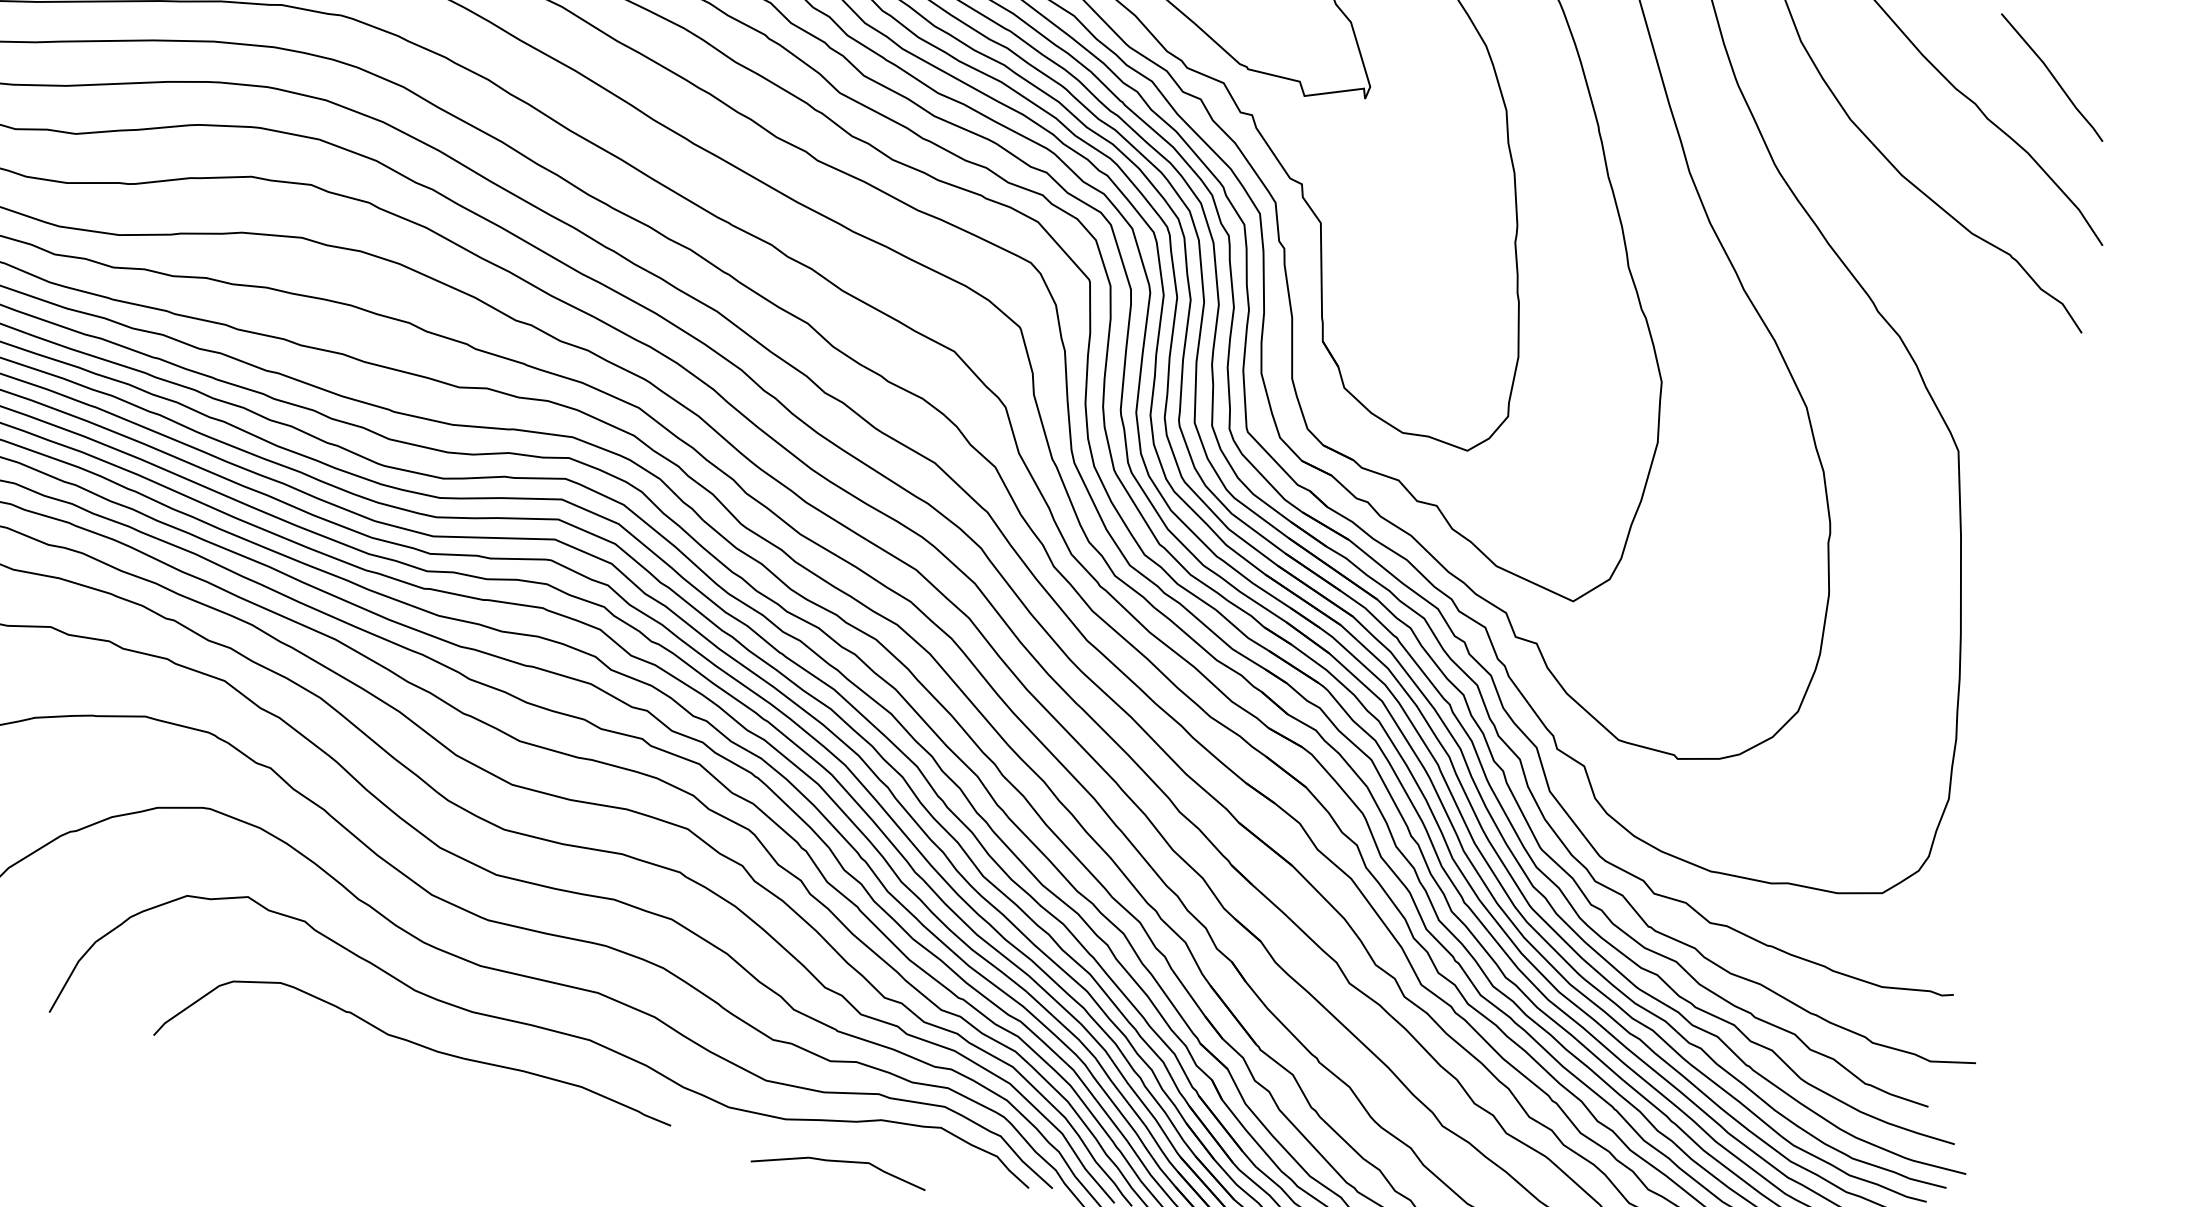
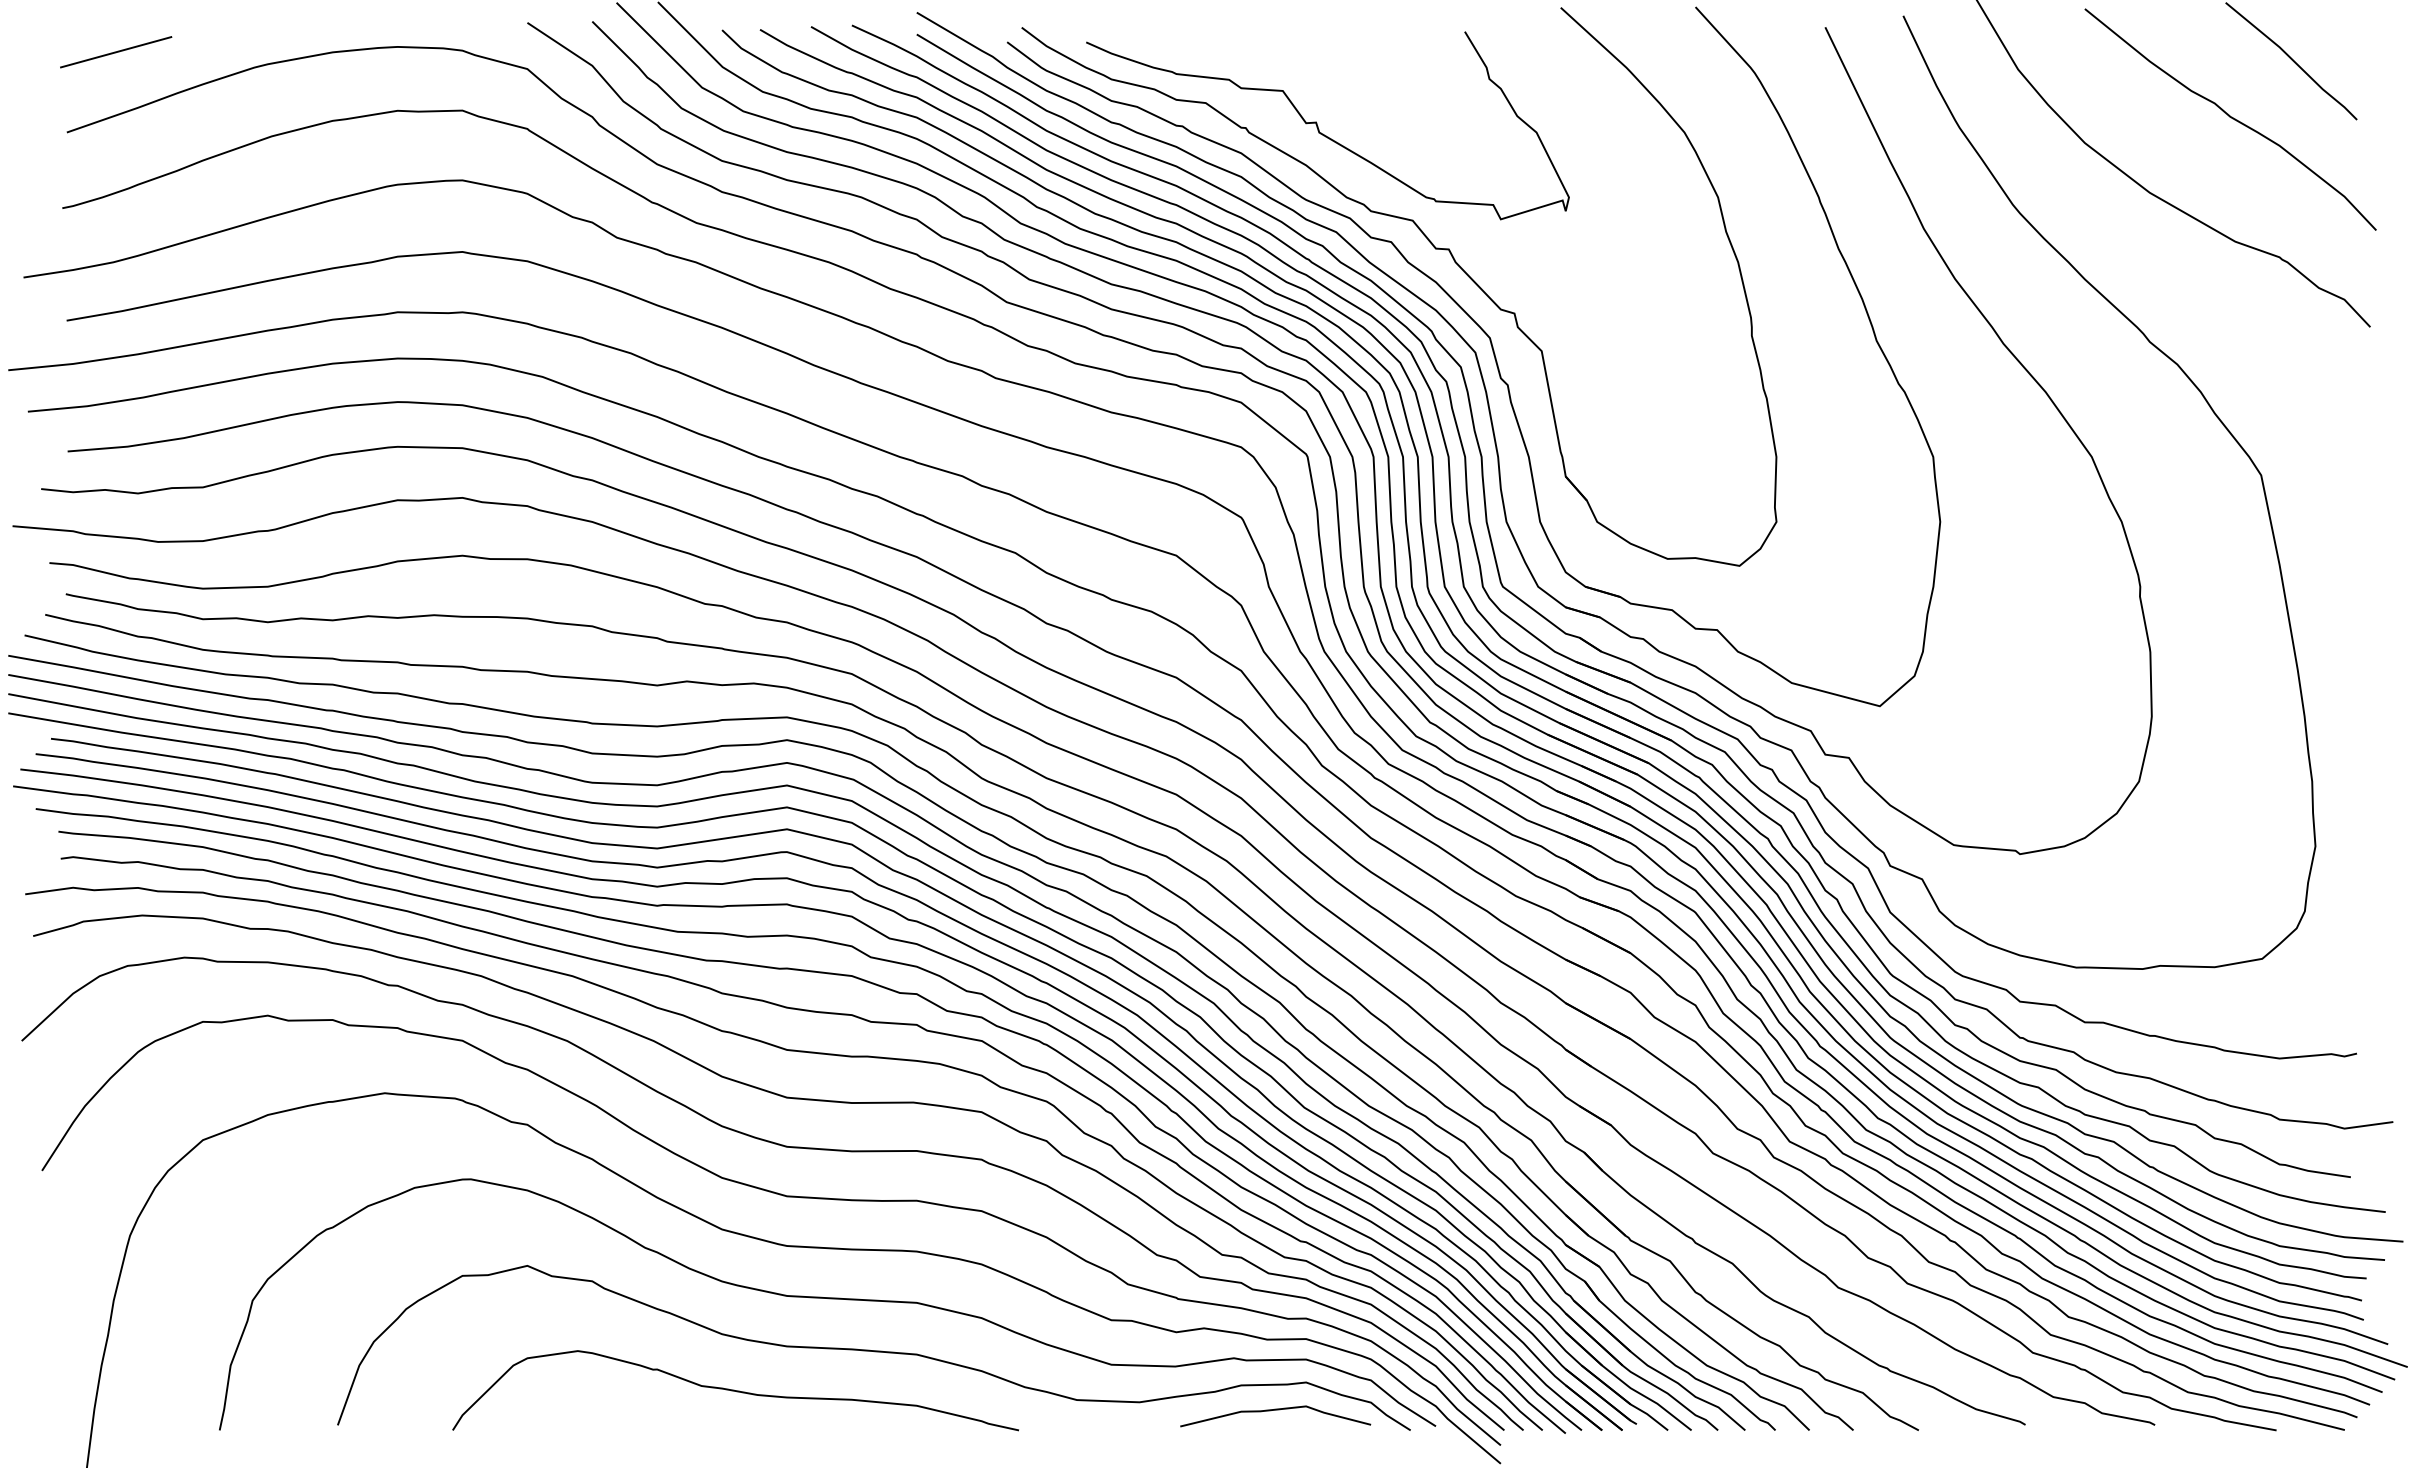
curve: (840, 1162) -> (1275, 1410), moved

